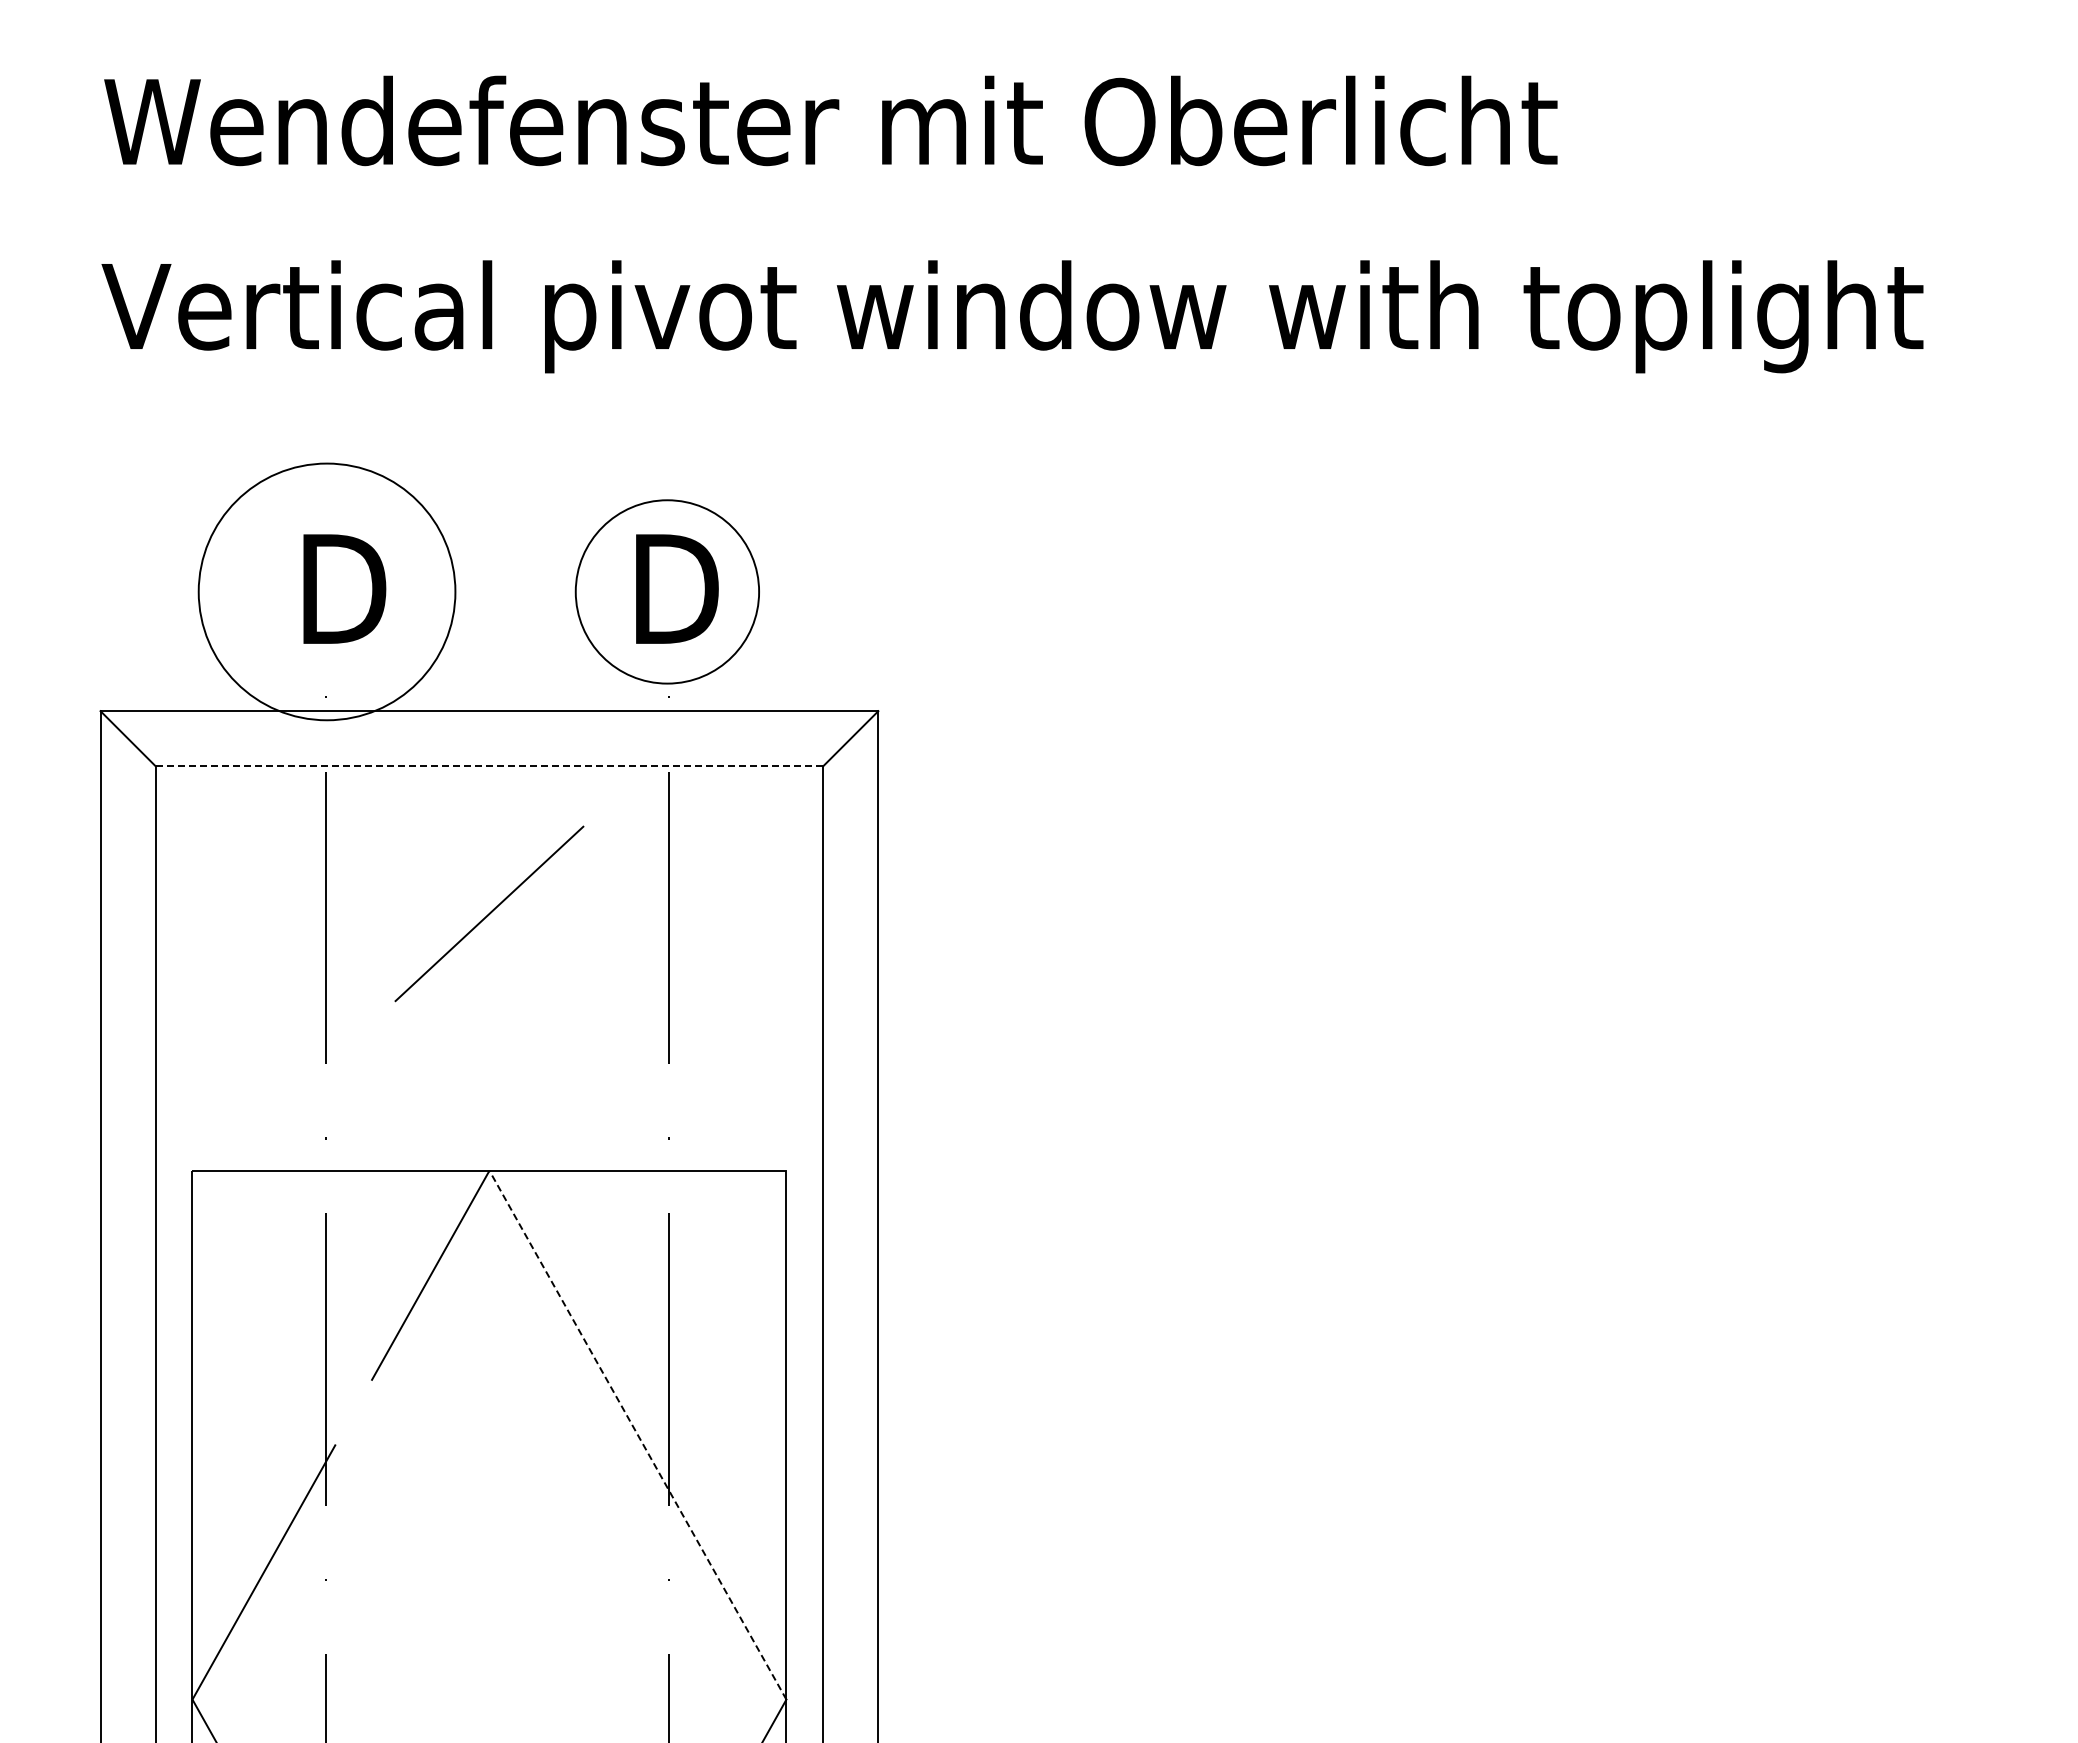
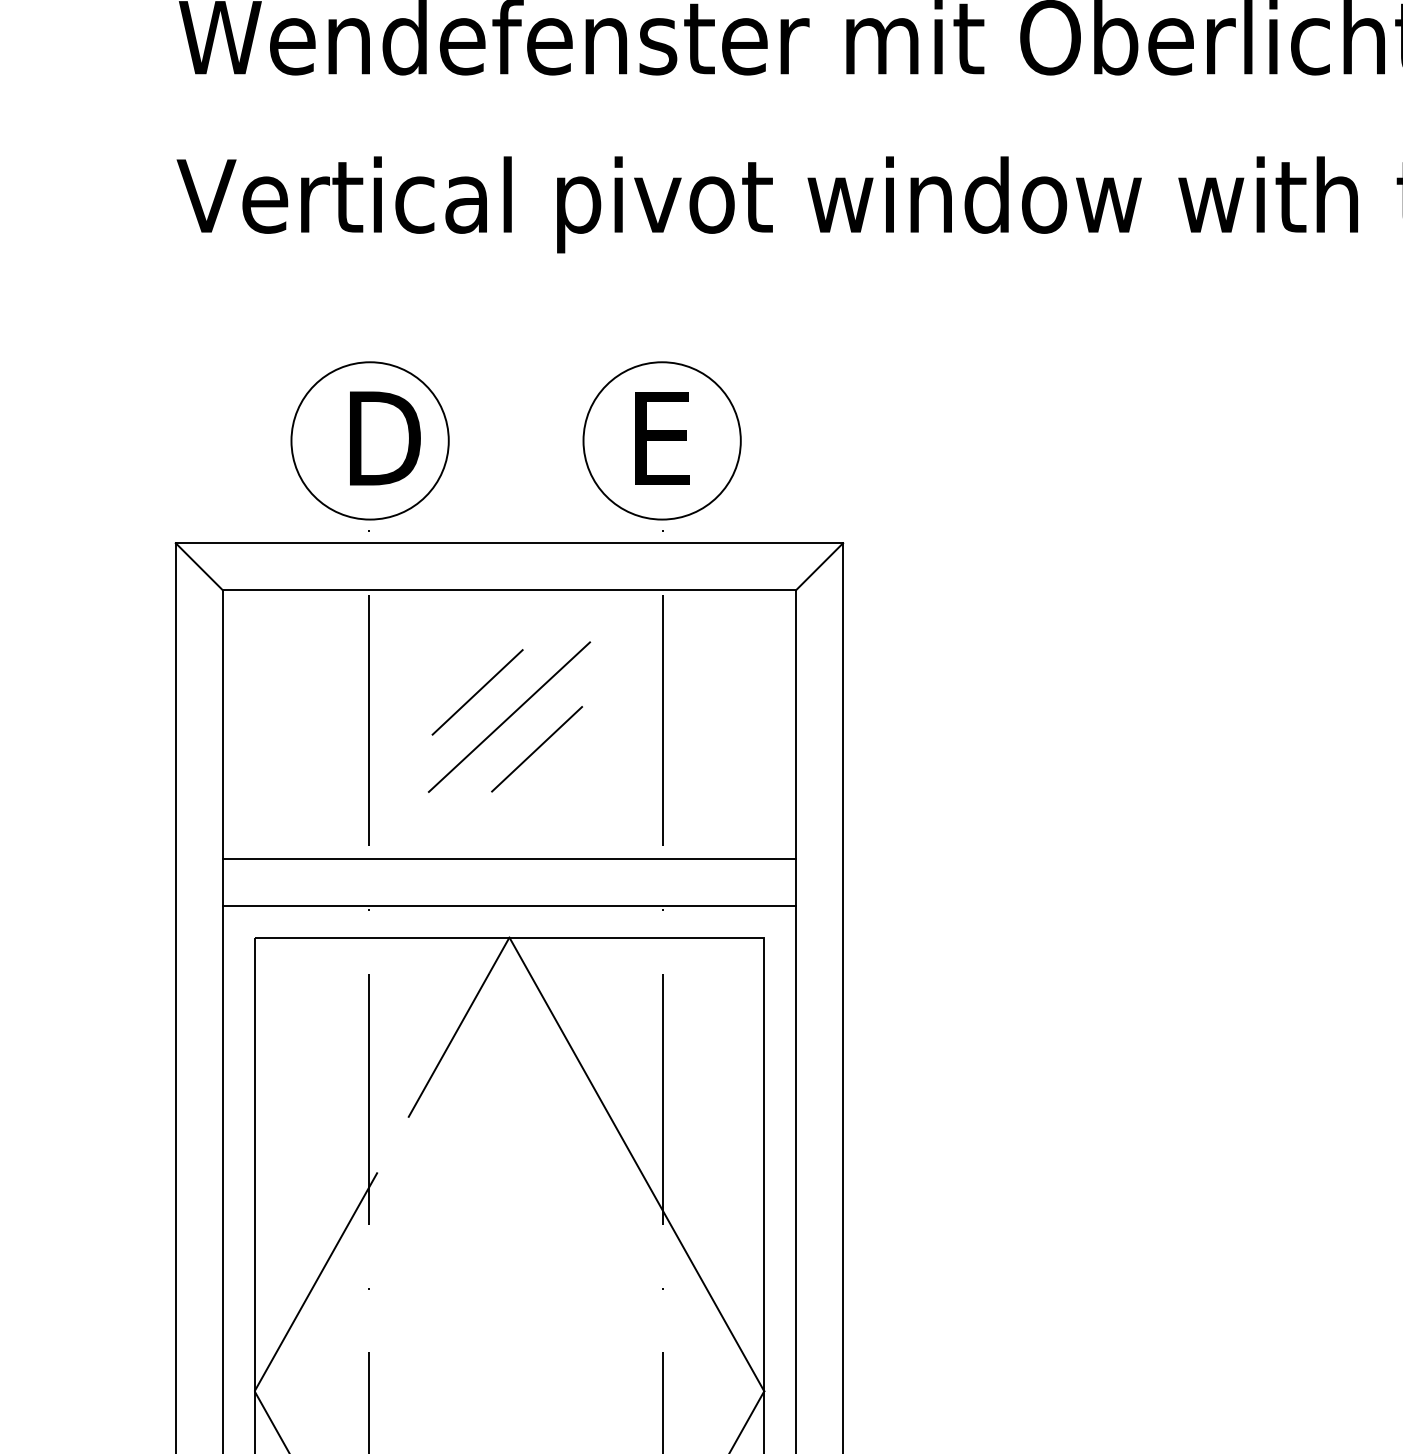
text: (677, 588) -> (670, 437), D -> E
circle: (326, 591) -> (369, 440), size x0.71
line: (489, 766) -> (509, 590), dashed -> solid
line: (451, 884) -> (476, 691), added
line: (521, 951) -> (536, 749), added
line: (489, 1078) -> (509, 858), added
line: (489, 1133) -> (509, 905), added
line: (637, 1434) -> (636, 1163), dashed -> solid

